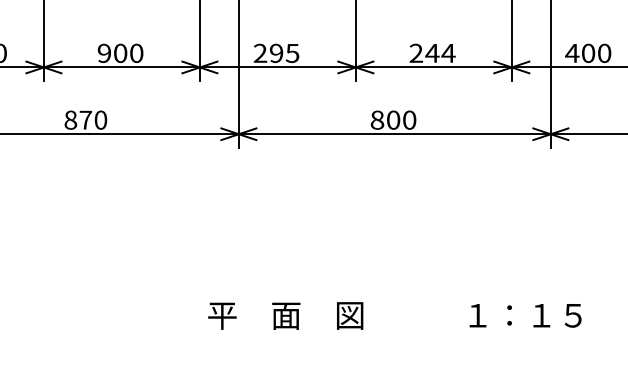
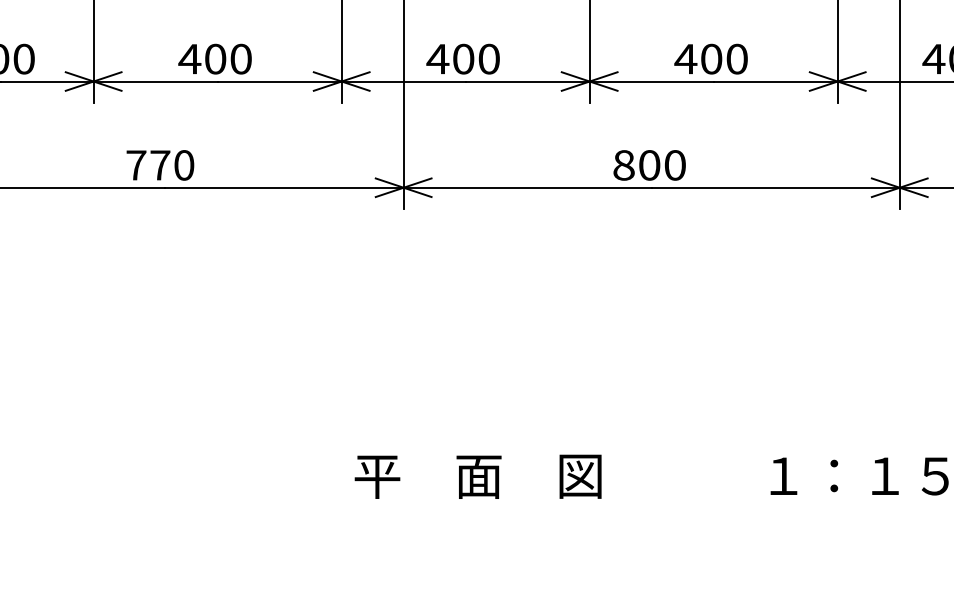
text: (104, 52) -> (189, 57), 900 -> 400
text: (276, 52) -> (463, 57), 295 -> 400
text: (432, 52) -> (711, 57), 244 -> 400
text: (70, 119) -> (135, 164), 870 -> 770

